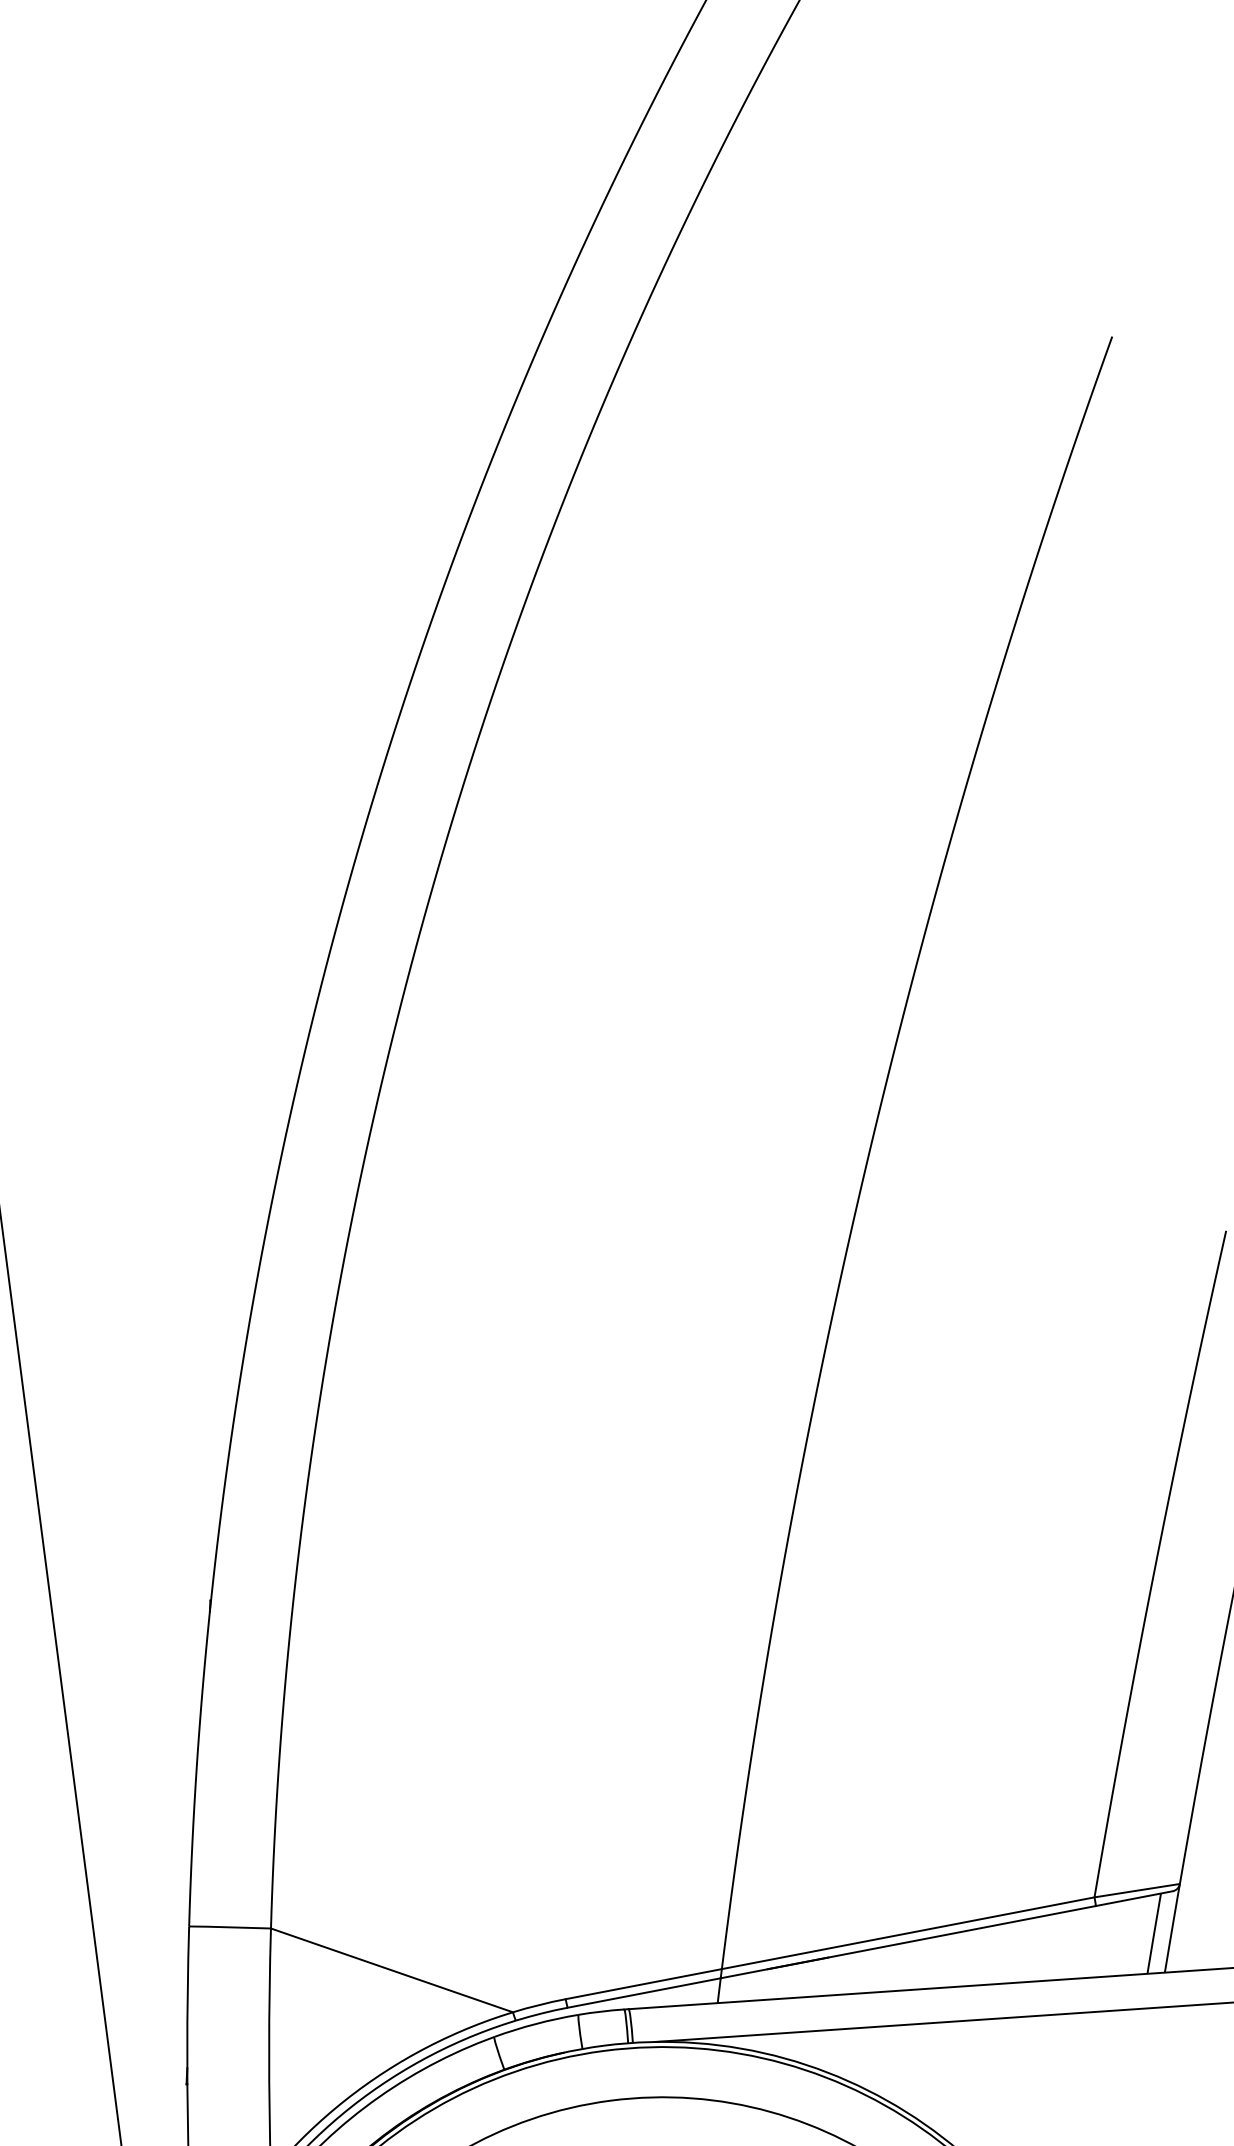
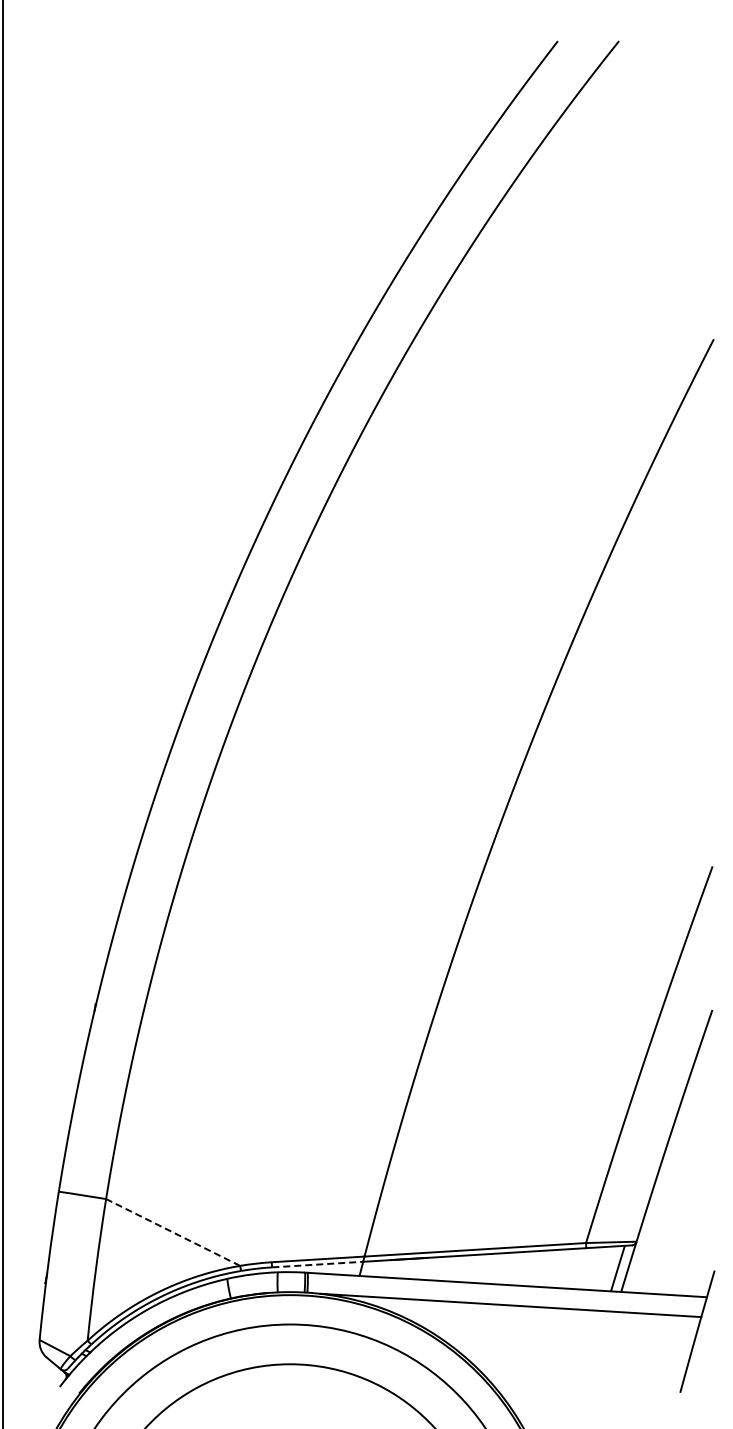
line: (392, 1970) -> (173, 1232), solid -> dashed
line: (643, 1992) -> (317, 1264), solid -> dashed

